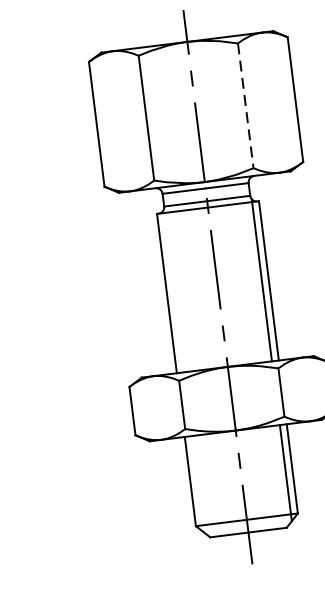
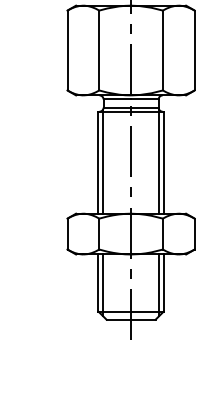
line: (245, 105) -> (162, 50), dashed -> solid
line: (173, 290) -> (102, 161), added
line: (197, 484) -> (102, 285), added

